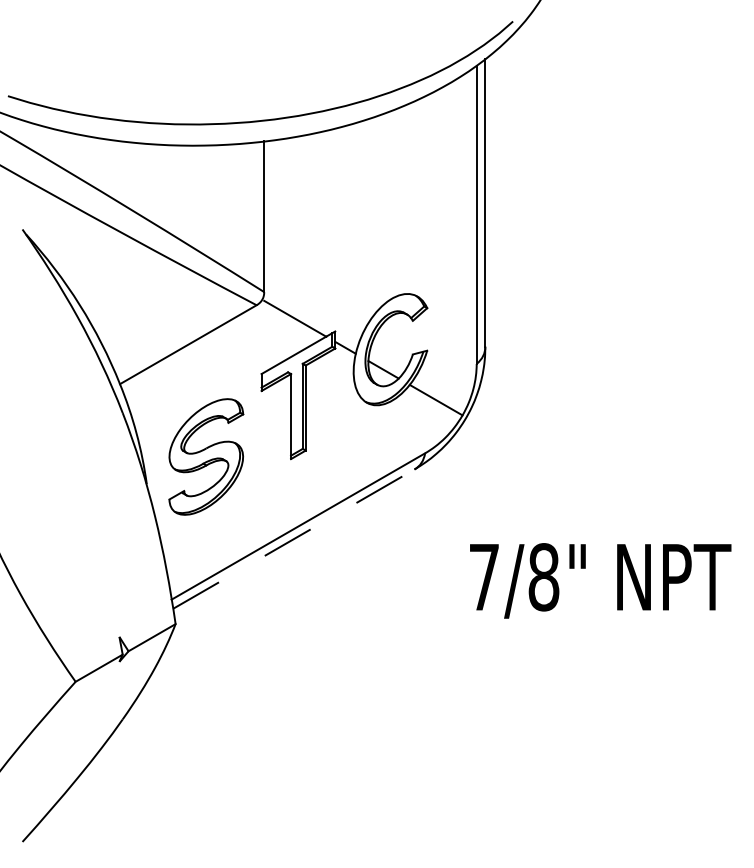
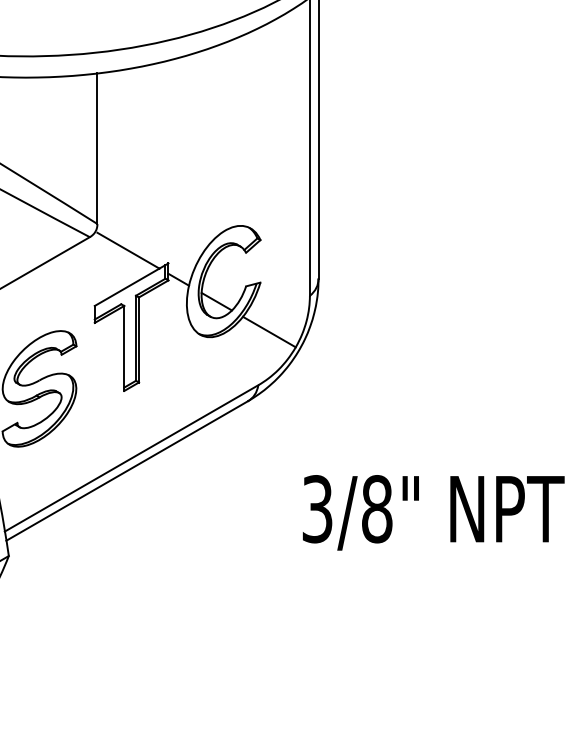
line: (294, 538) -> (127, 470), dashed -> solid
text: (483, 577) -> (316, 509), 7/8" -> 3/8"

